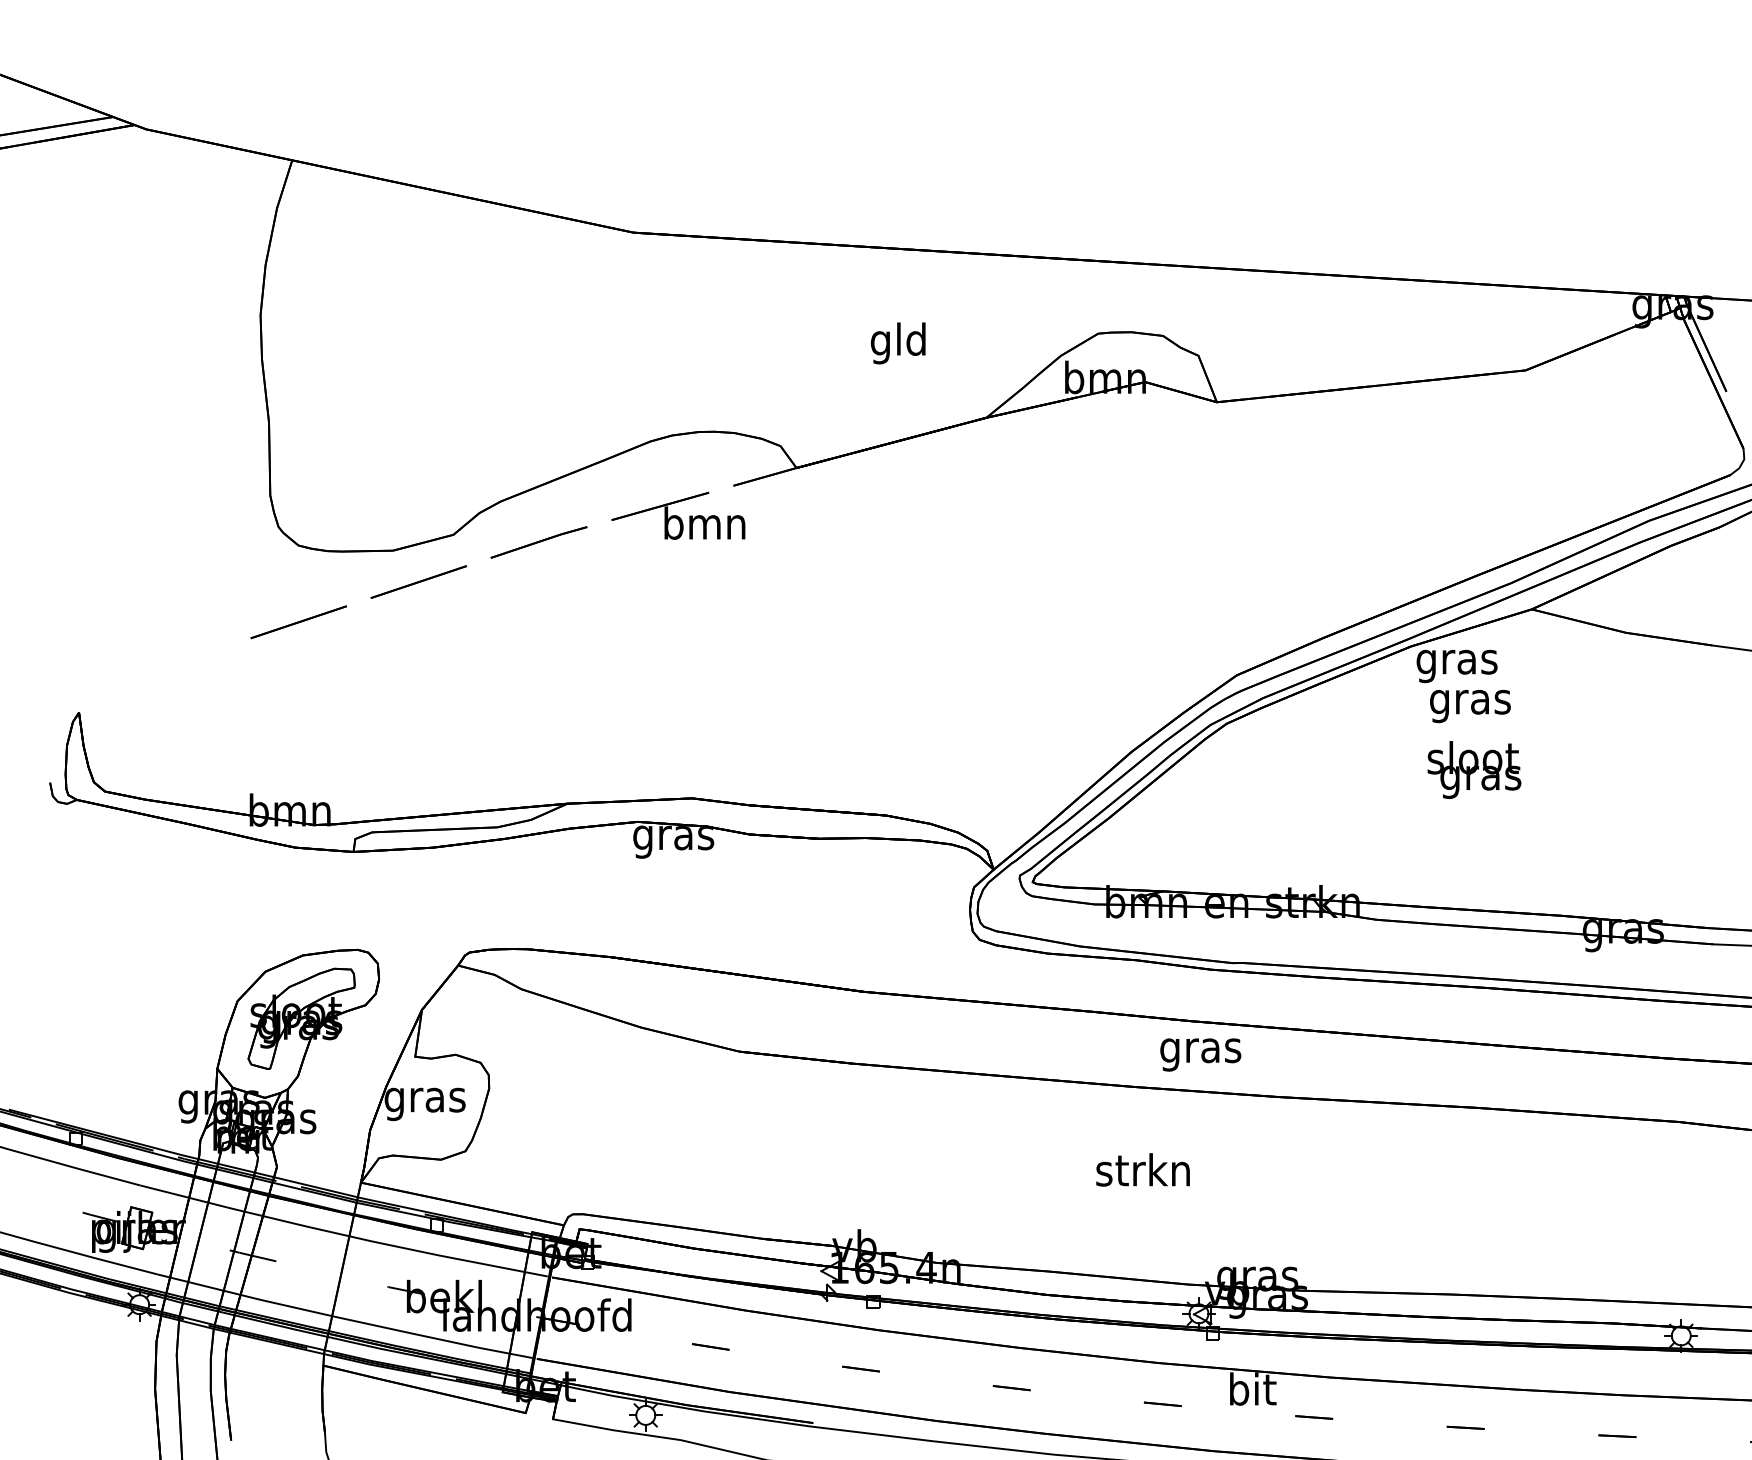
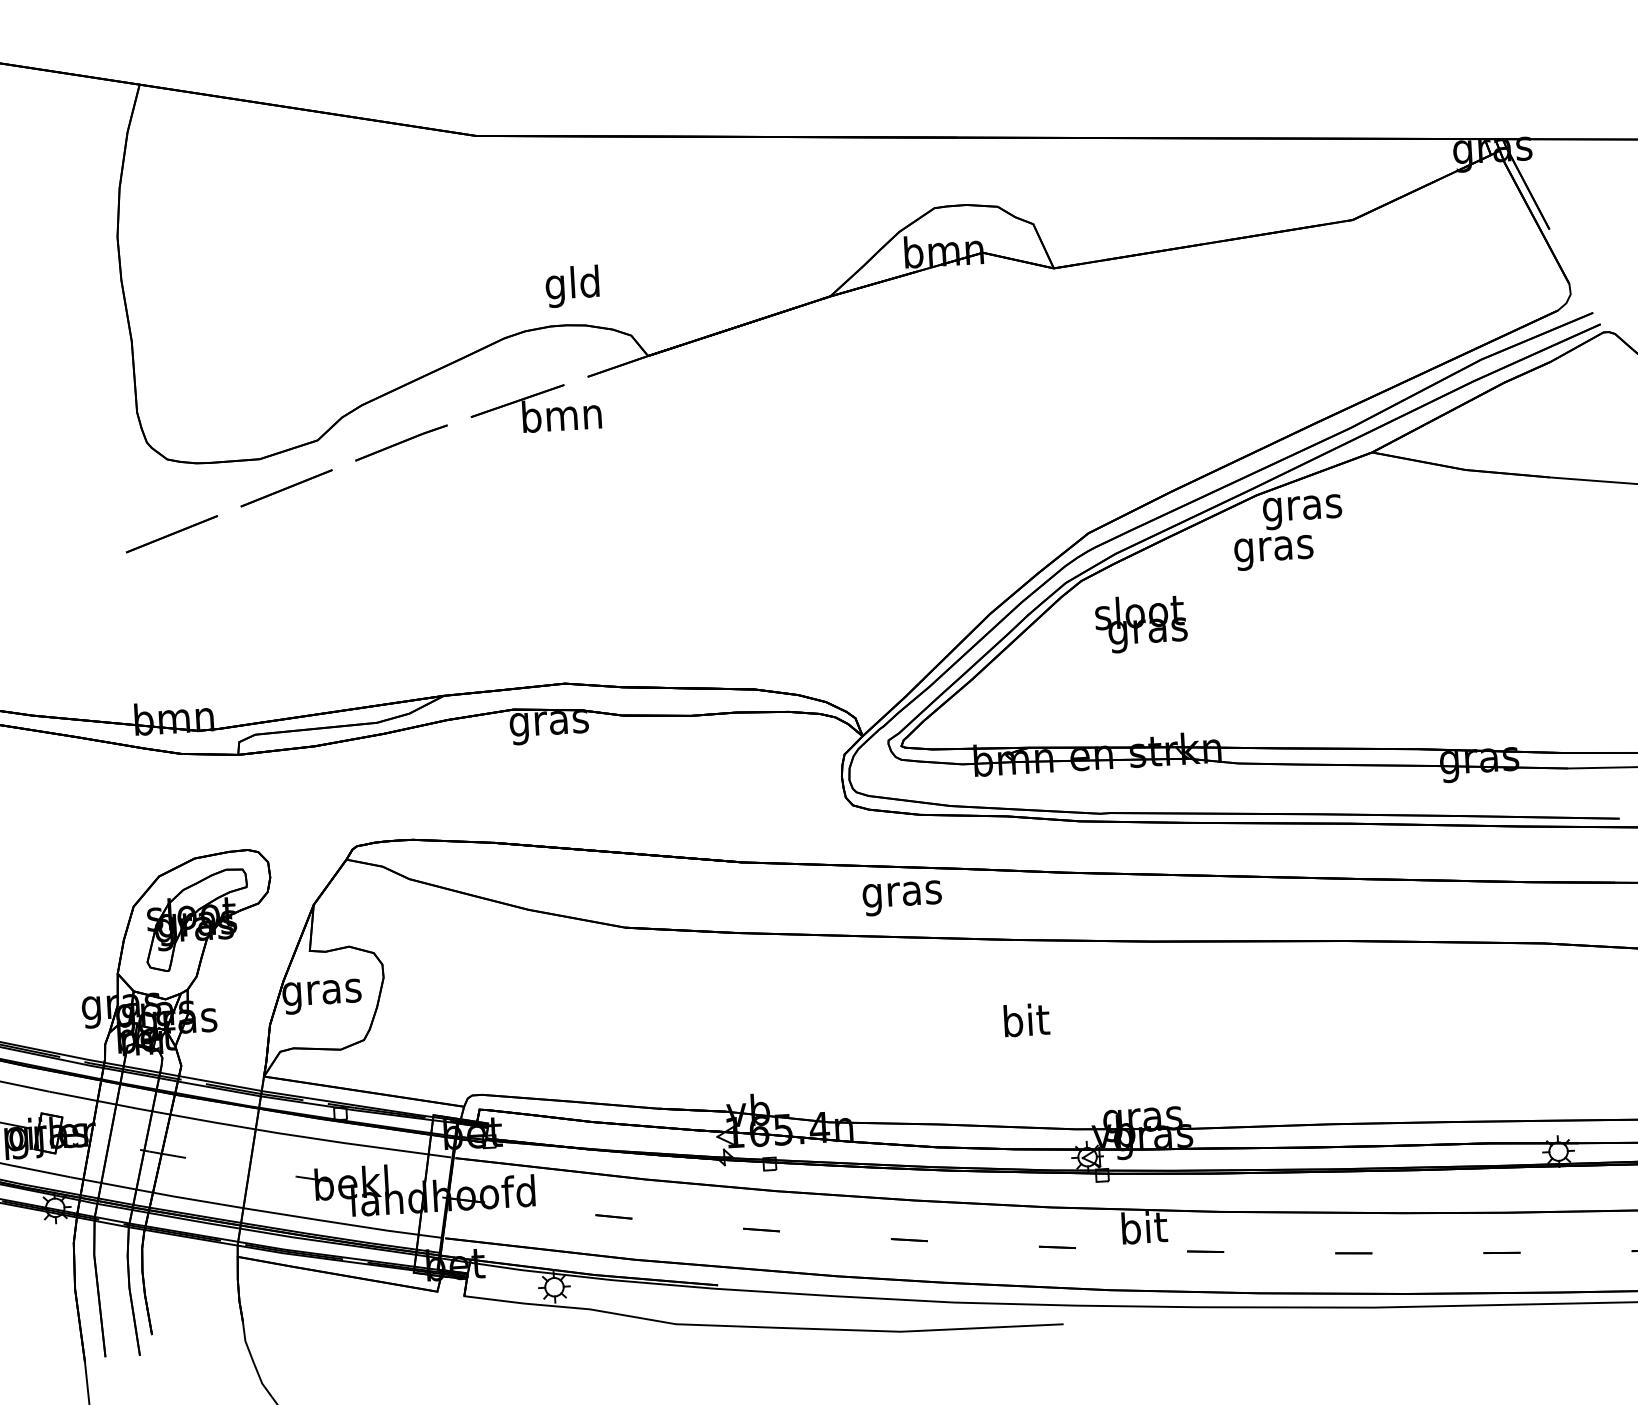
text: (897, 343) -> (571, 286), moved
text: (1470, 706) -> (1274, 552), moved
text: (1474, 769) -> (1141, 623), moved
text: (1200, 1054) -> (902, 897), moved
text: (1142, 1169) -> (1024, 1019), strkn -> bit

